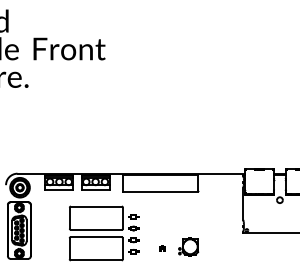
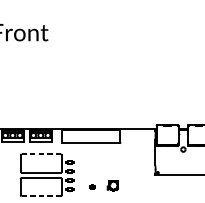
line: (95, 206) -> (40, 154), solid -> dashed
part: (188, 246) -> (112, 185), size x0.7
line: (96, 260) -> (41, 196), solid -> dashed

